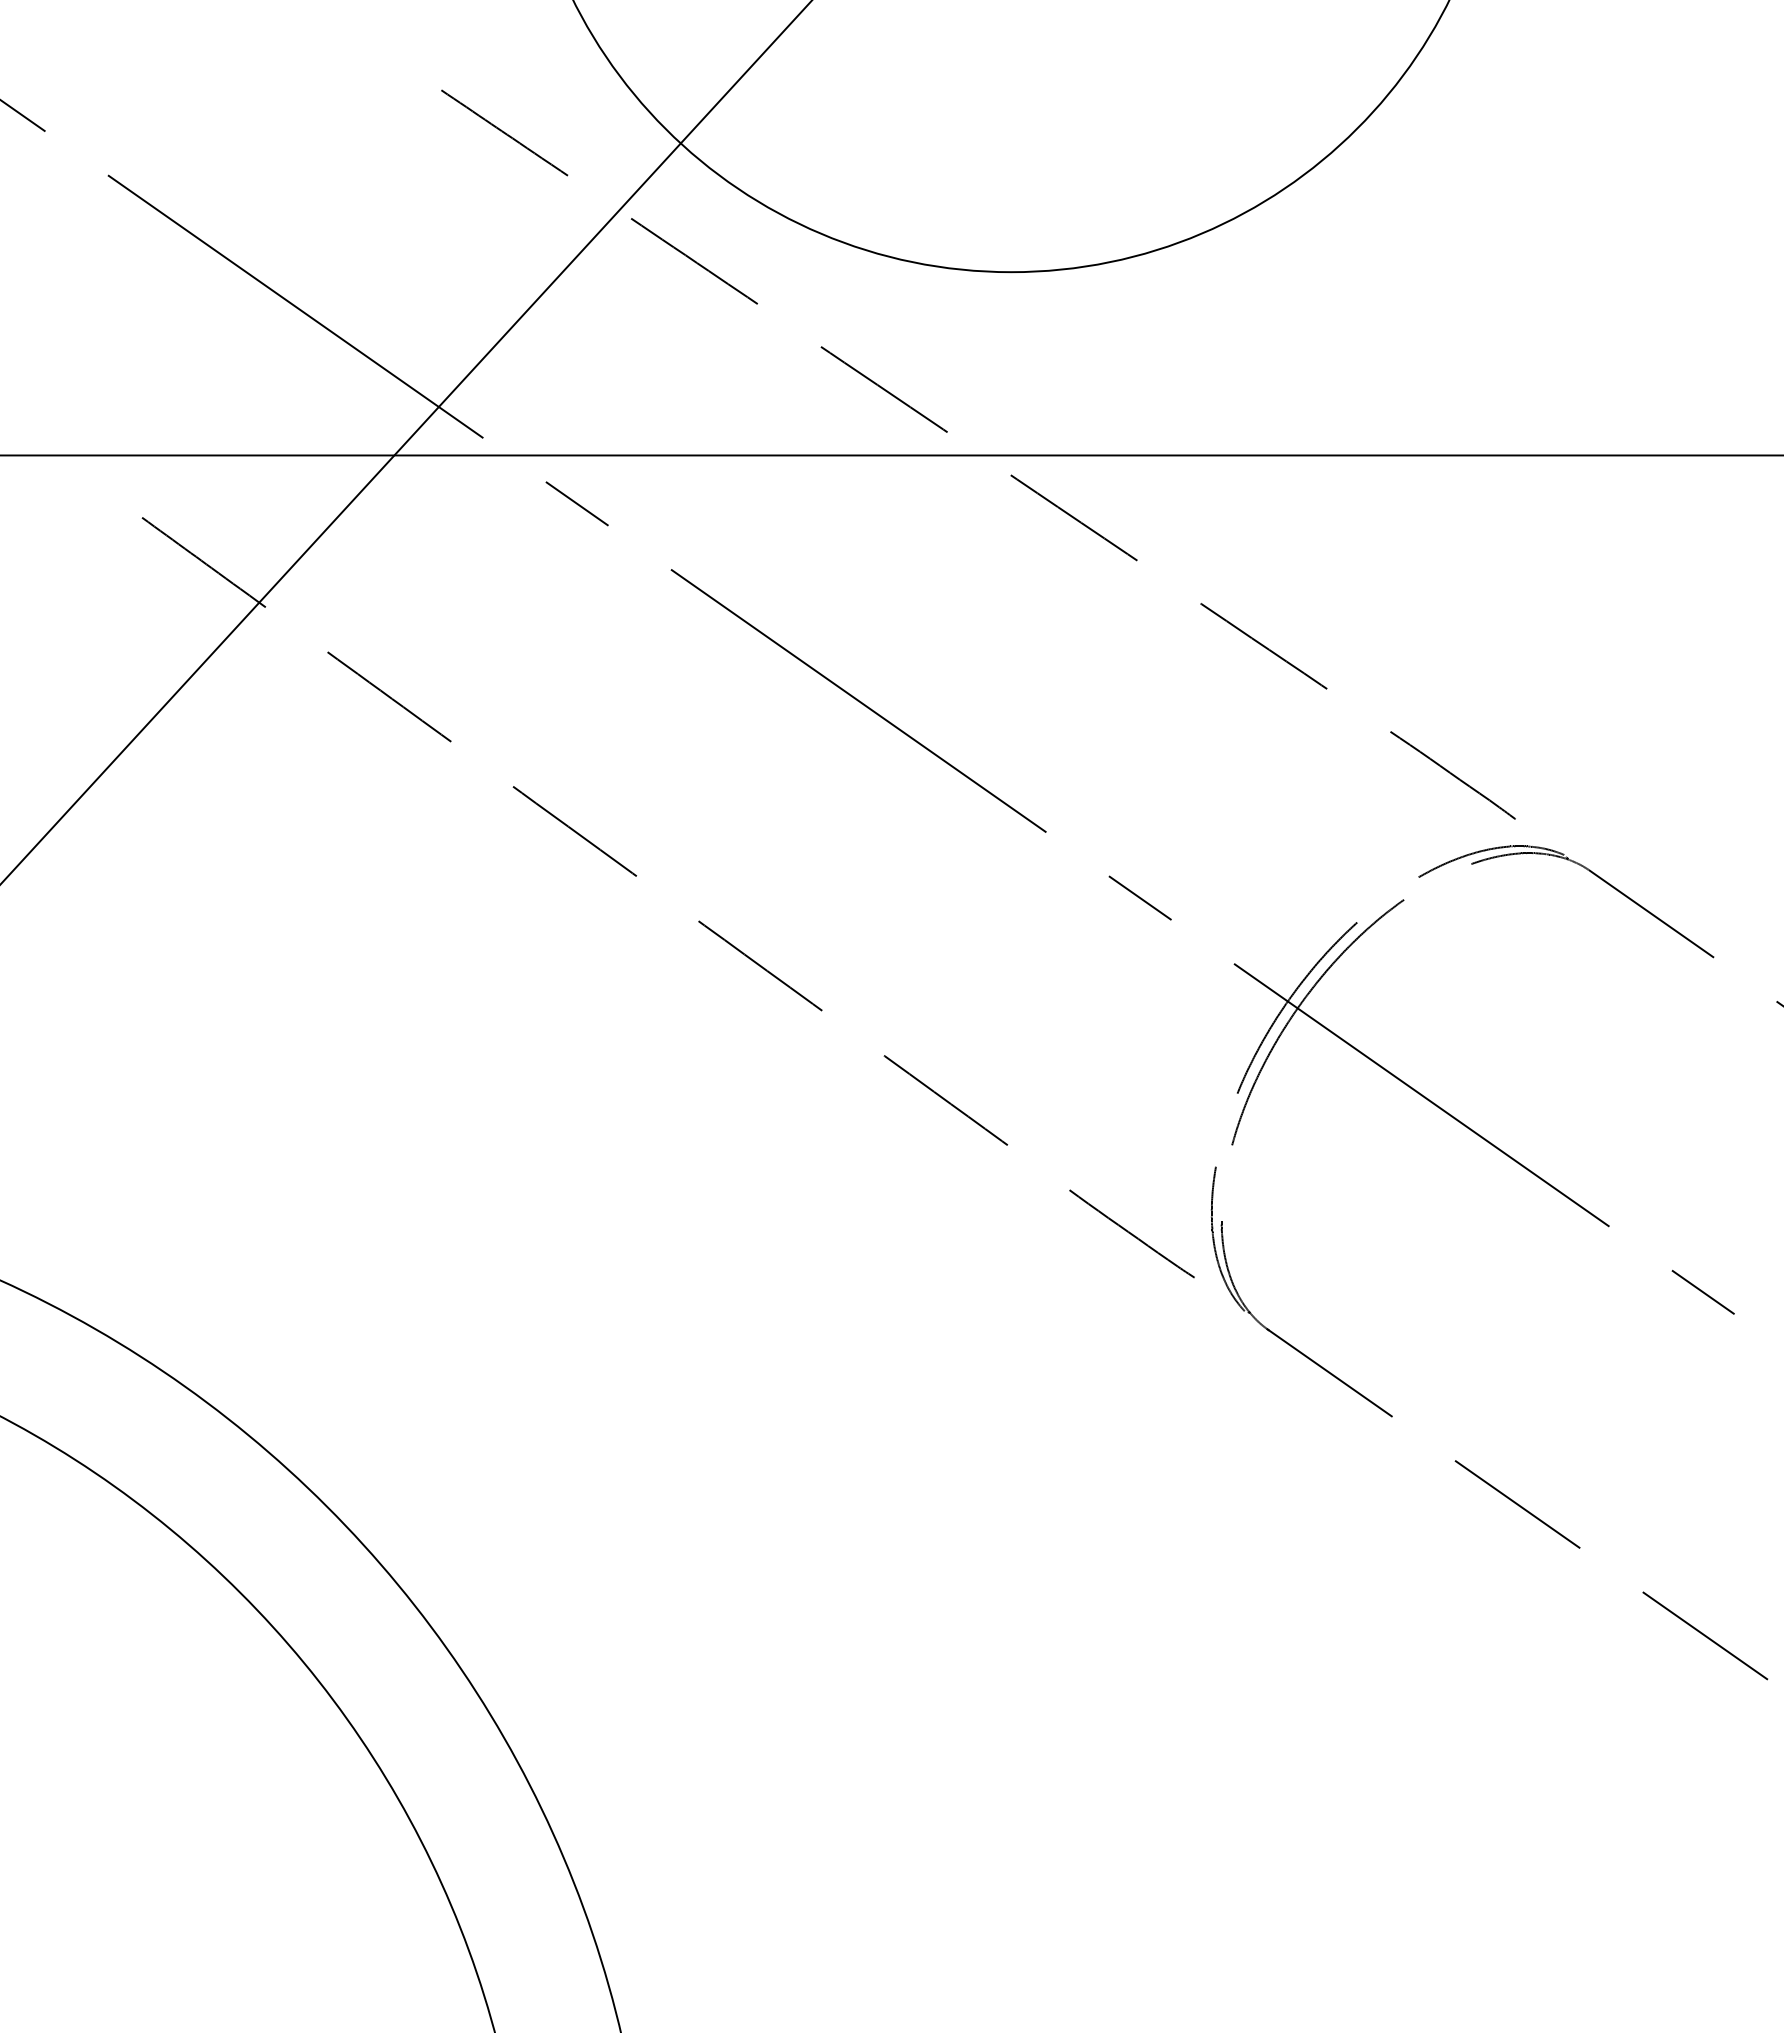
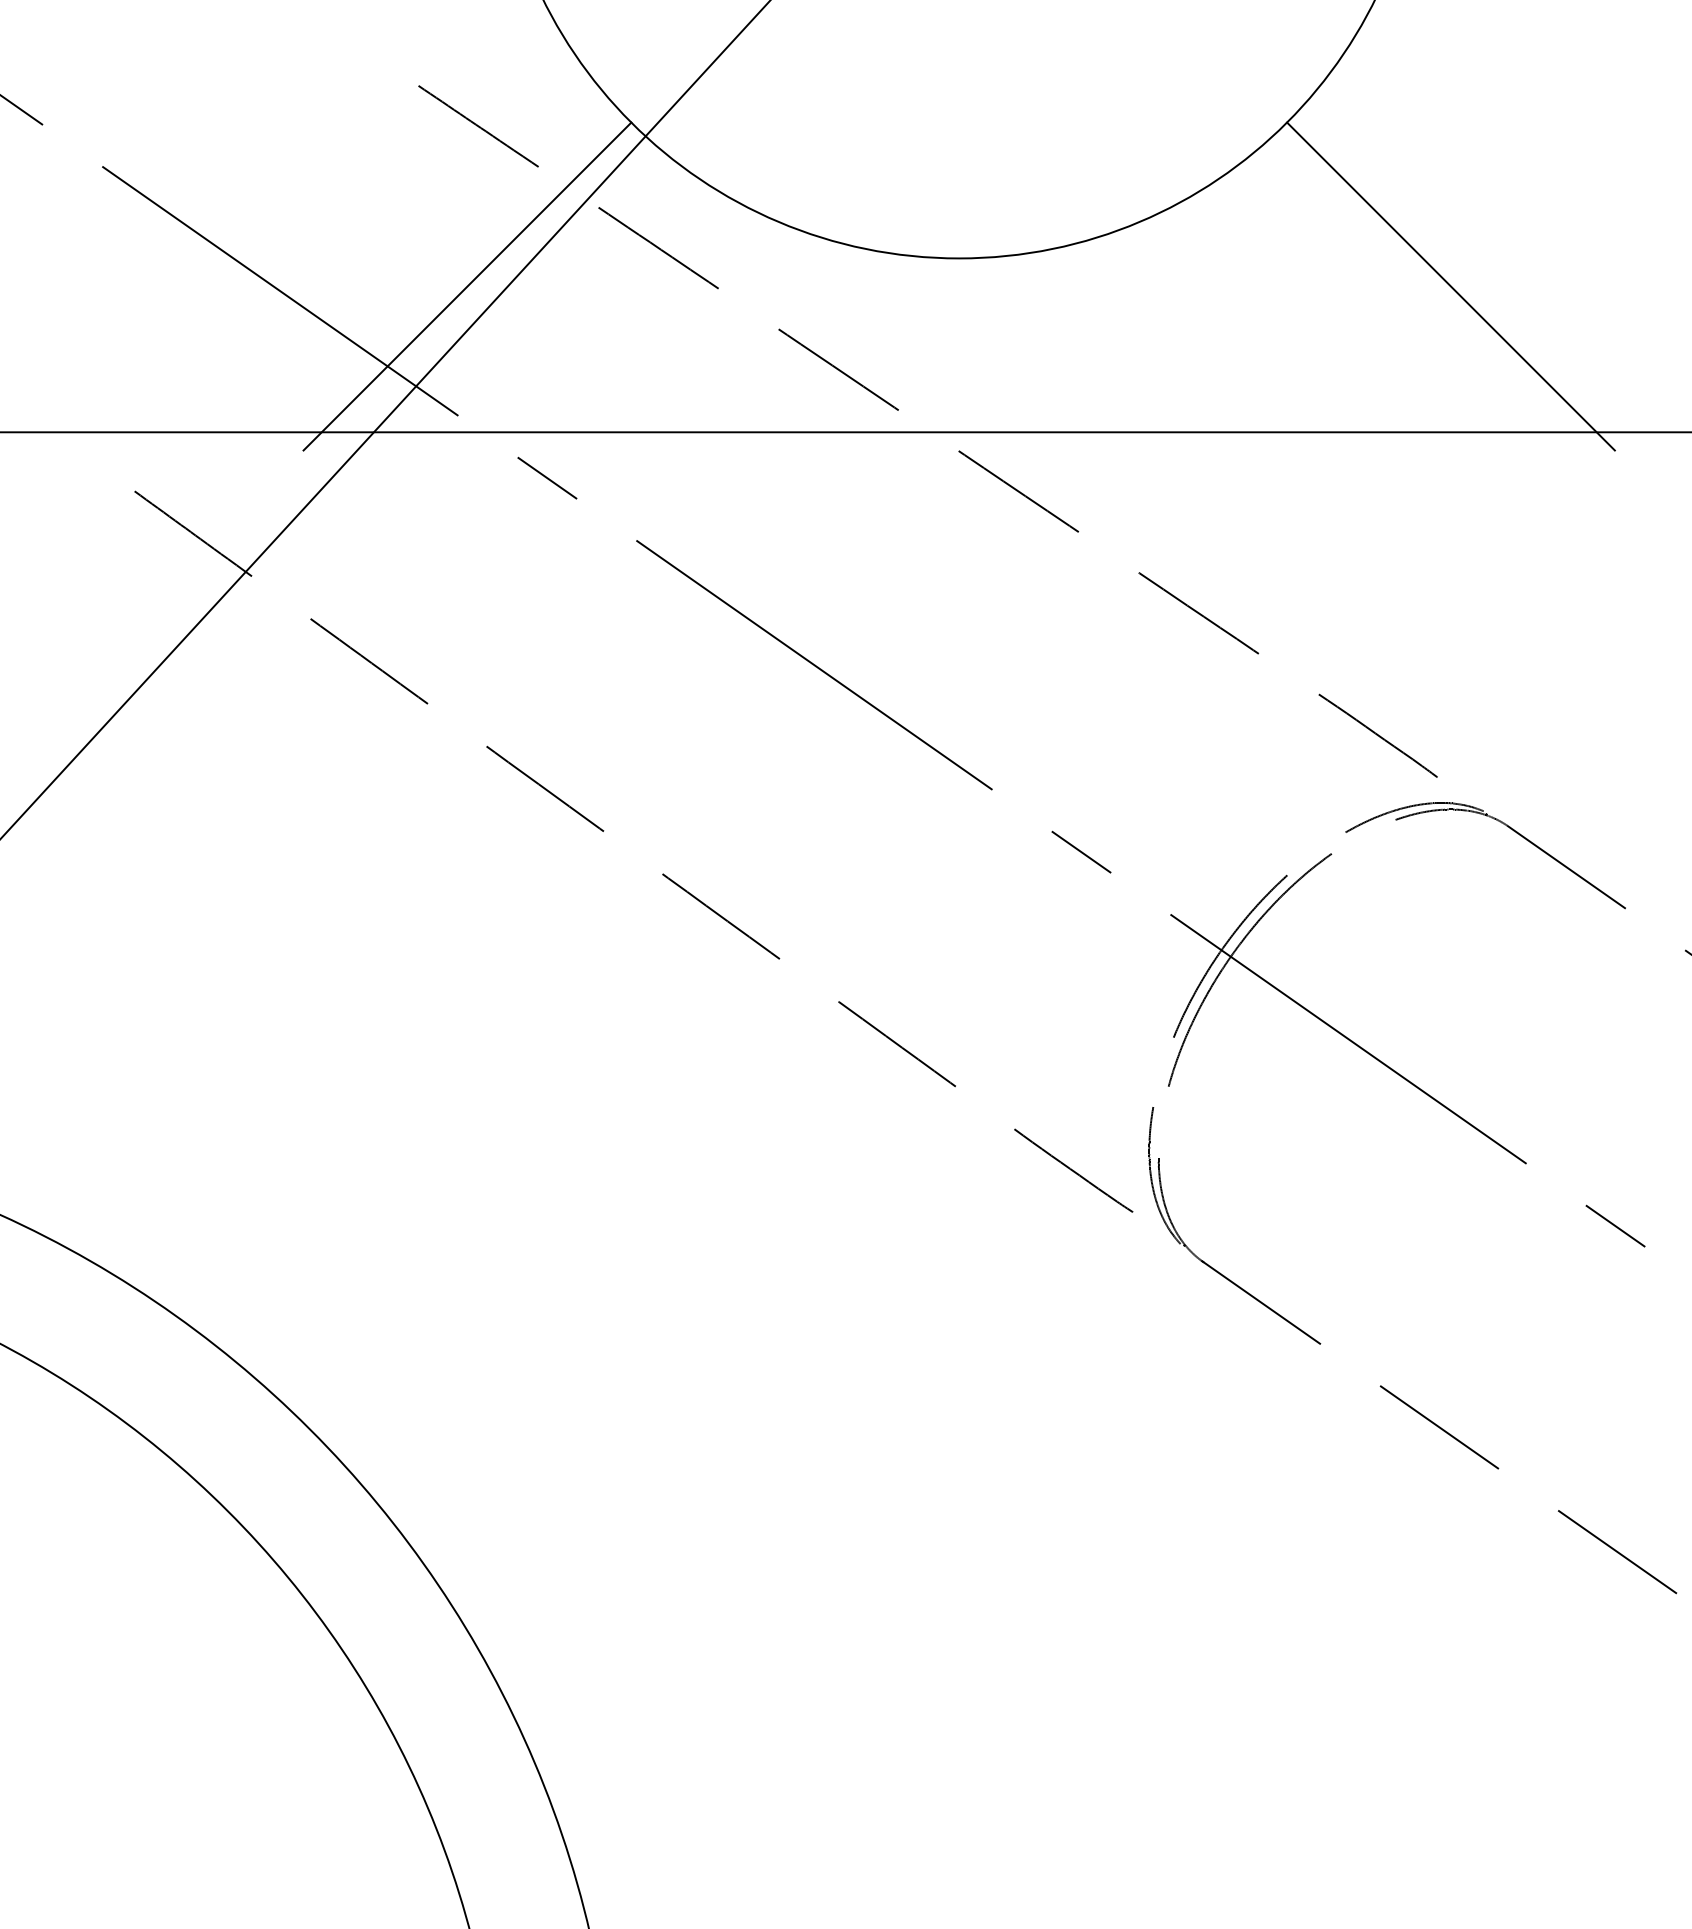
line: (492, 301) -> (467, 286), added
line: (1529, 301) -> (1450, 286), added

